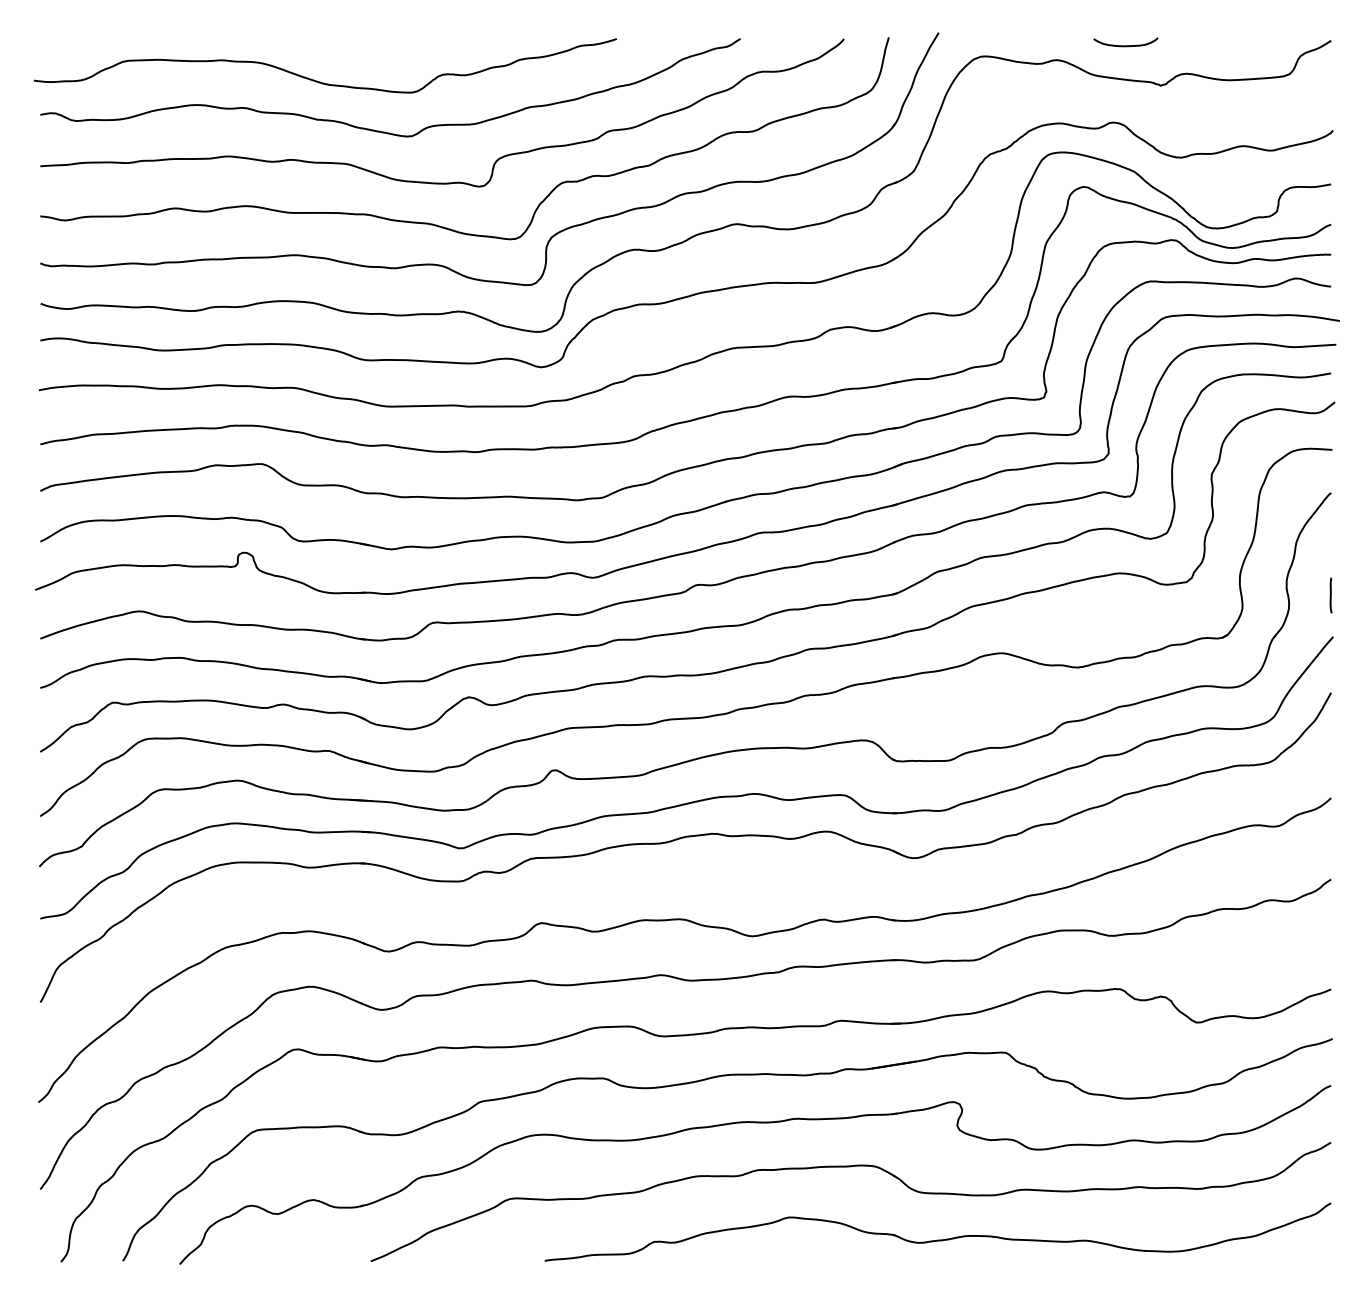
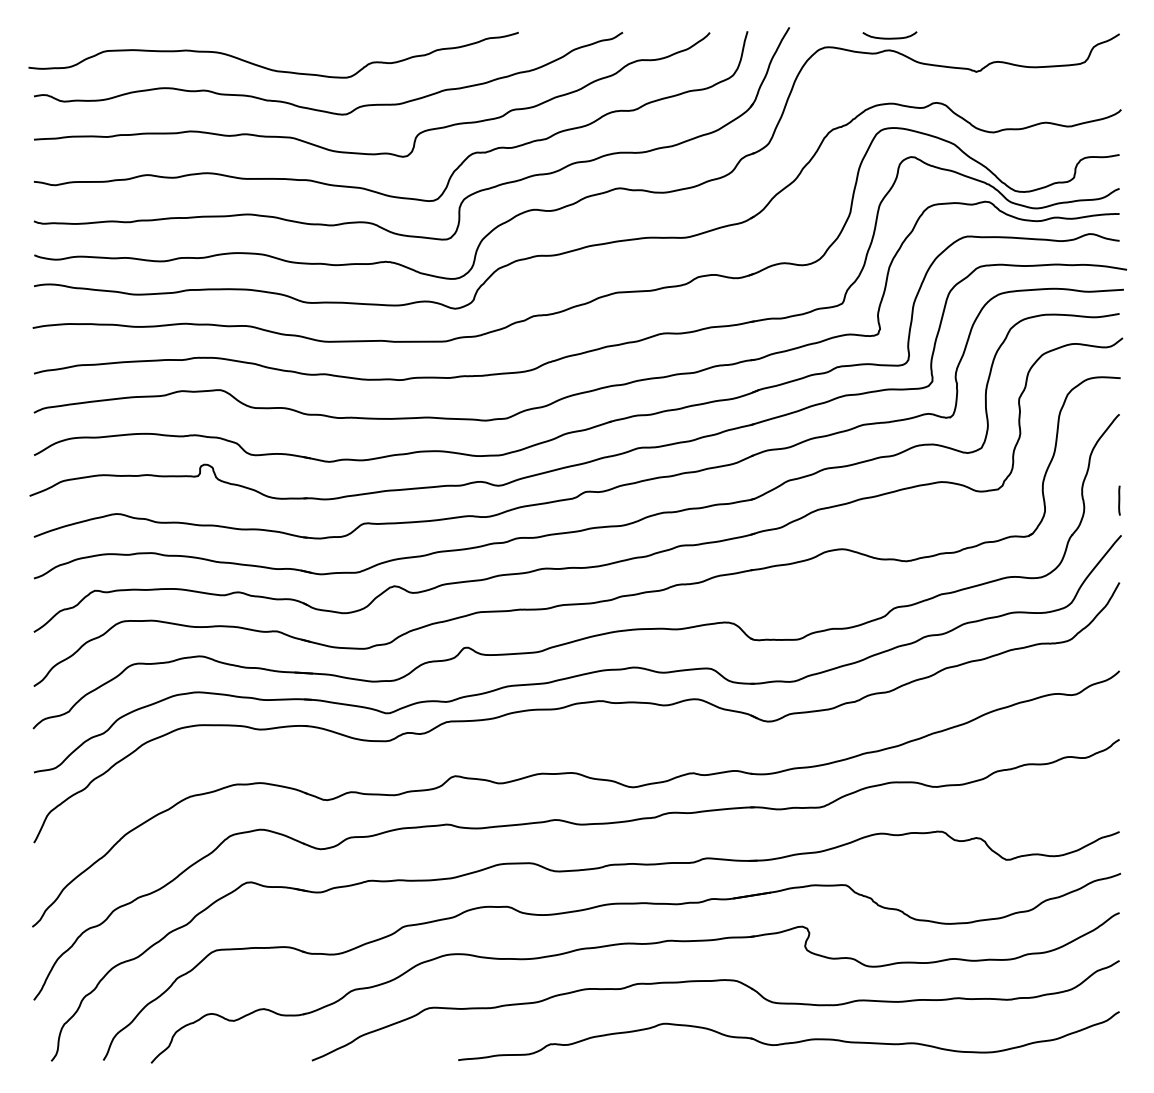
curve: (1125, 44) -> (889, 37), moved

